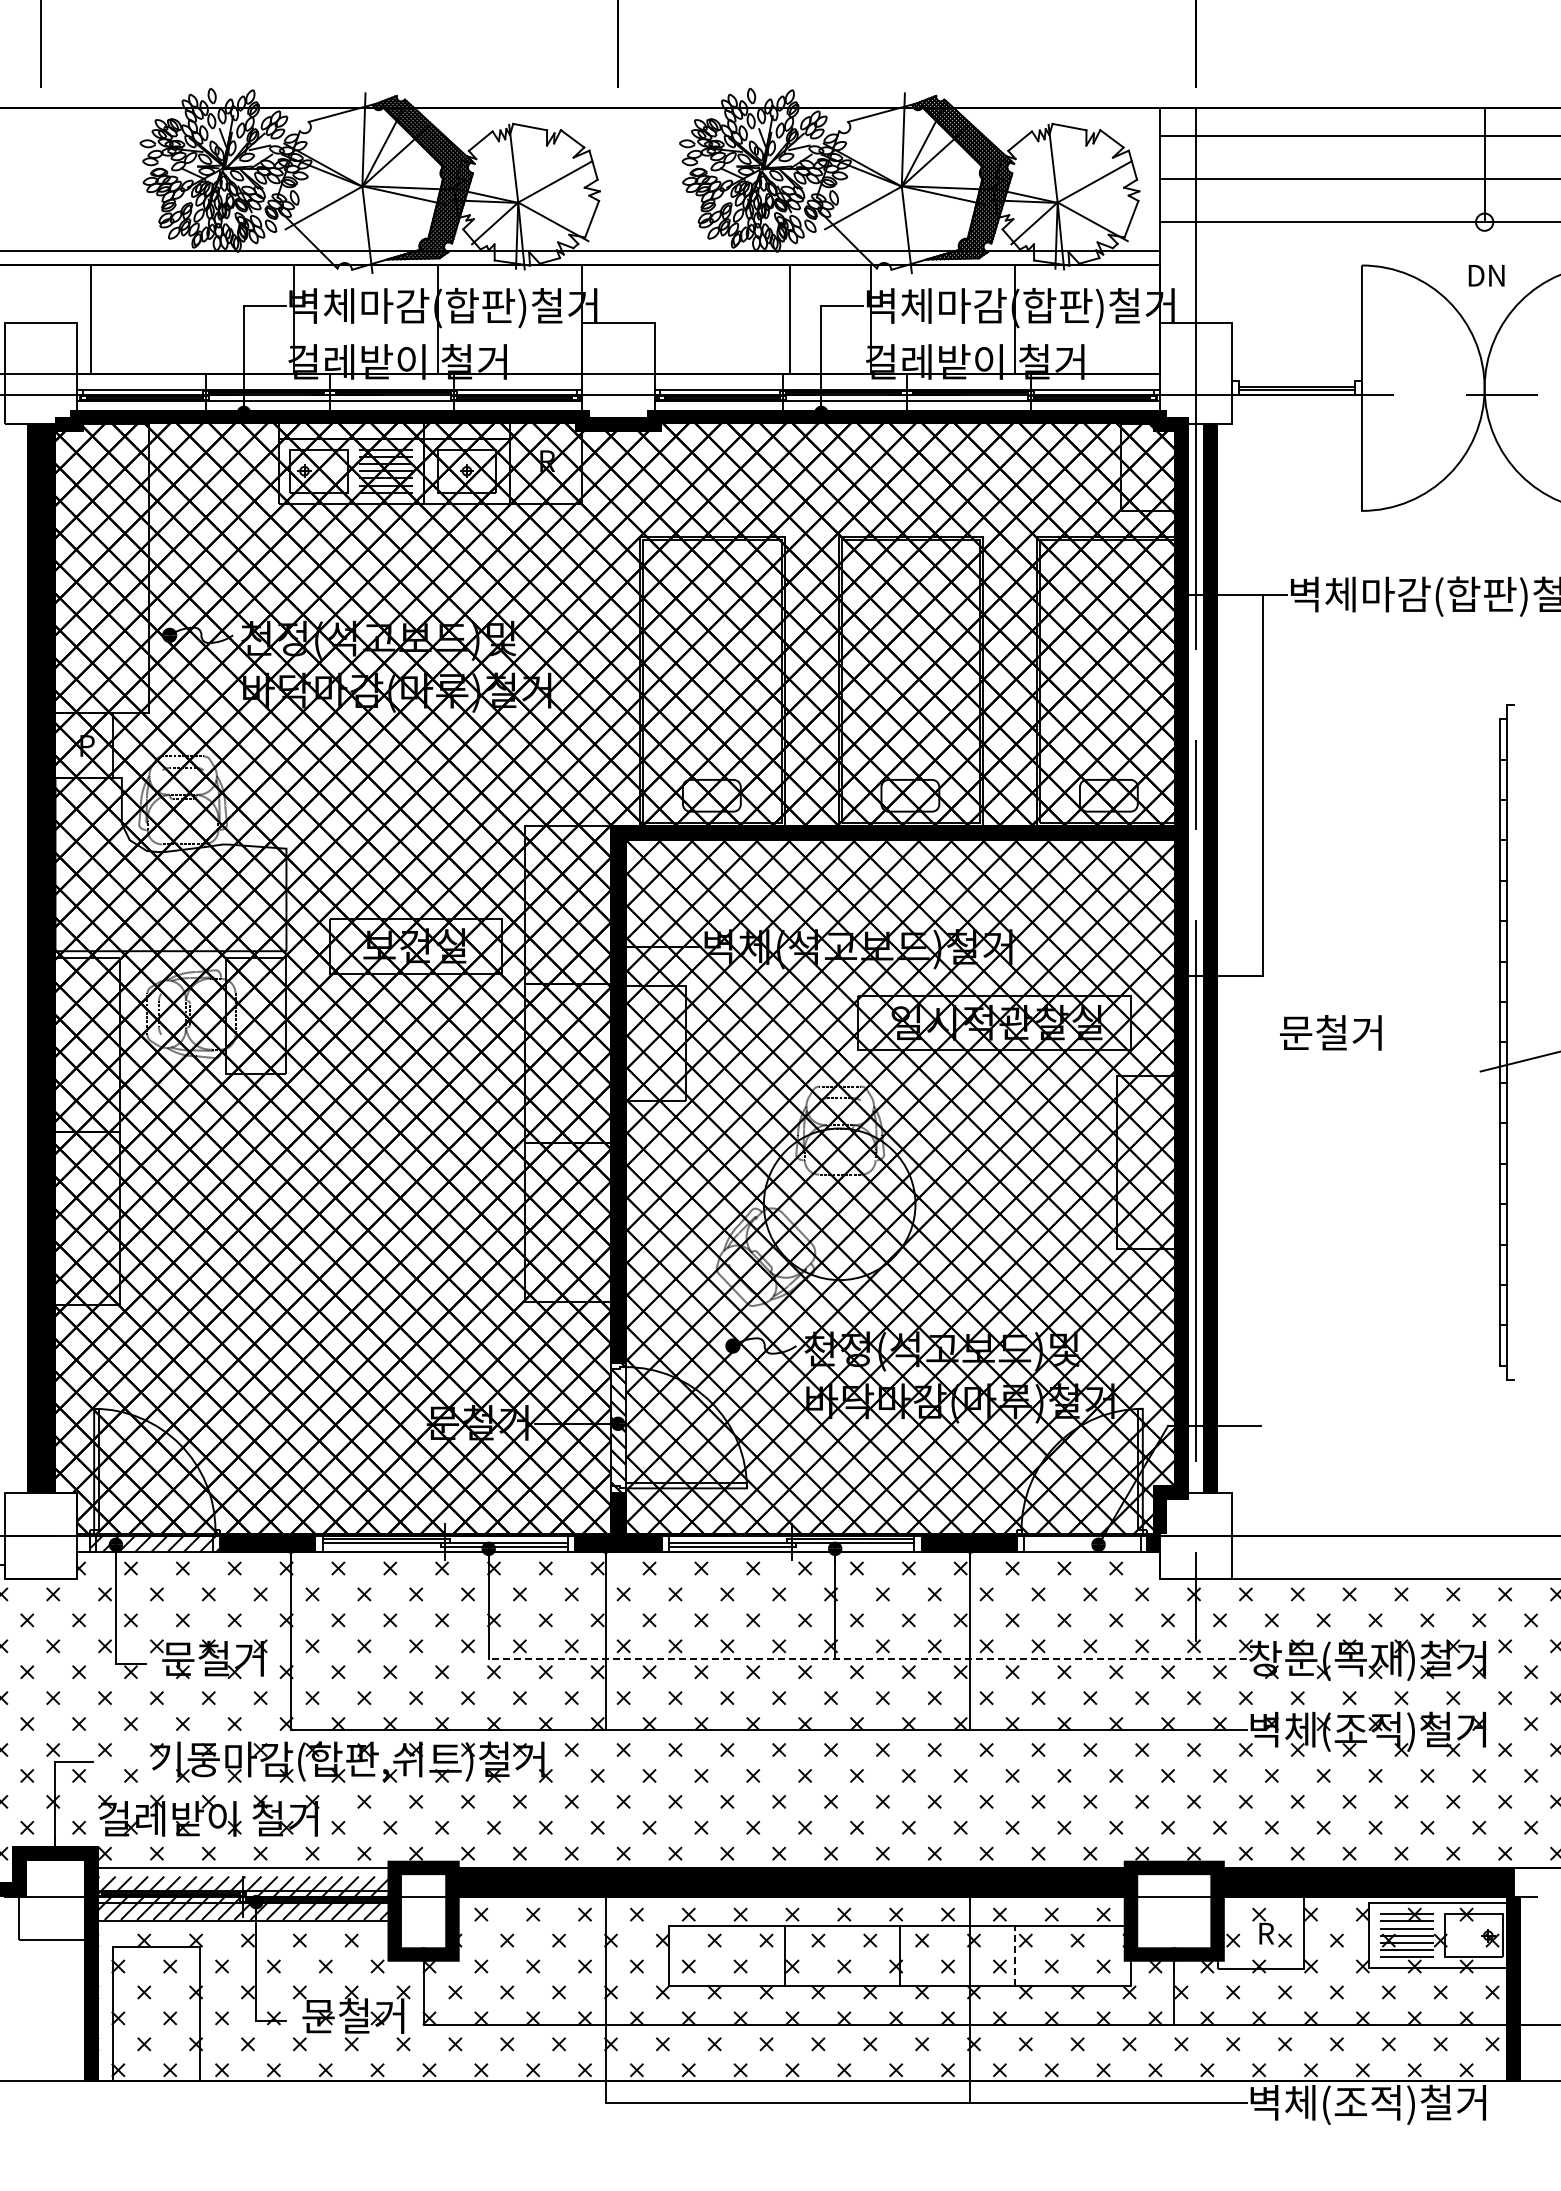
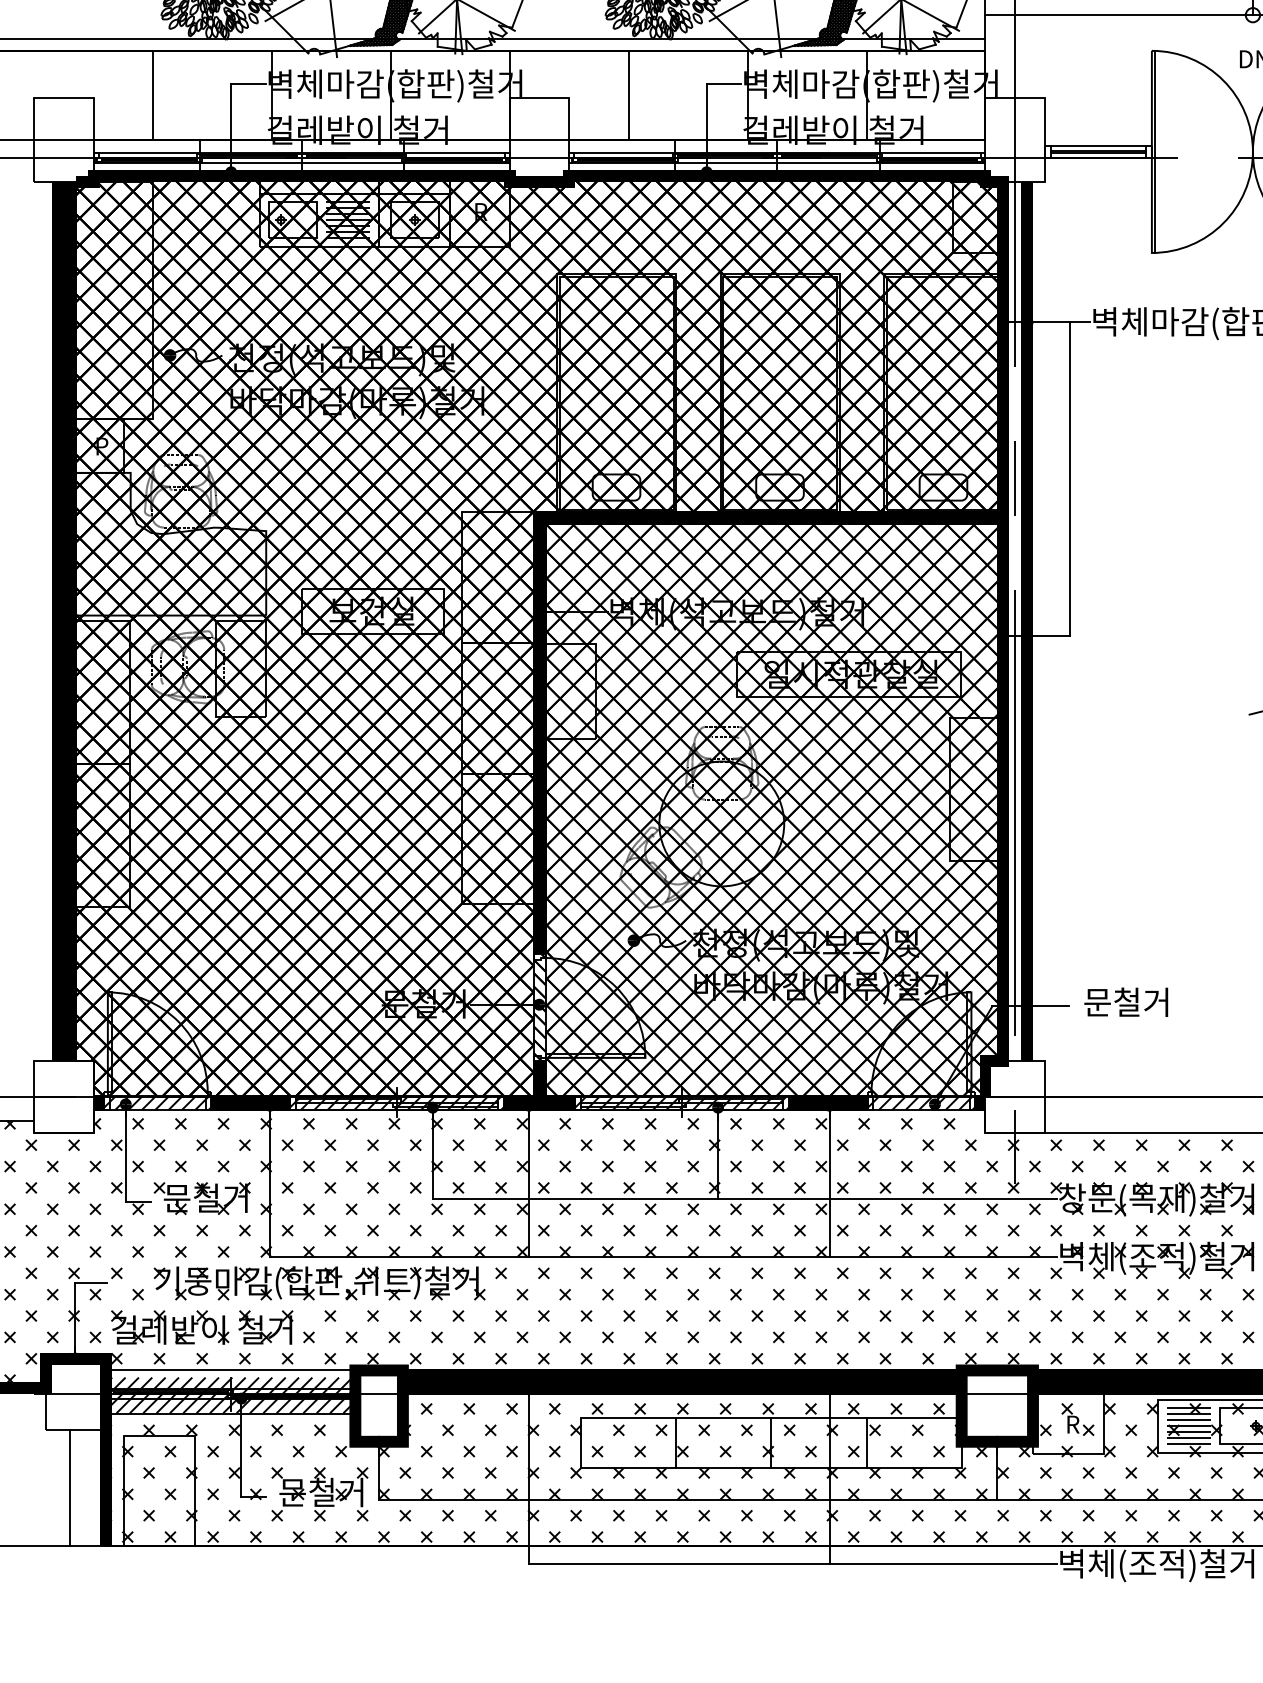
line: (91, 319) -> (153, 95), moved
line: (789, 319) -> (628, 95), moved
line: (1296, 380) -> (1097, 145), added
line: (1365, 387) -> (1154, 151), added
text: (1330, 1032) -> (1125, 1002), moved
fill: (83, 1542) -> (99, 1102), added
hatch: (445, 1542) -> (397, 1102), added
hatch: (791, 1542) -> (682, 1102), added
hatch: (1082, 1542) -> (921, 1102), added
line: (867, 1659) -> (744, 1198), dashed -> solid
line: (1015, 1955) -> (866, 1442), dashed -> solid
line: (48, 2010) -> (70, 1487), added

